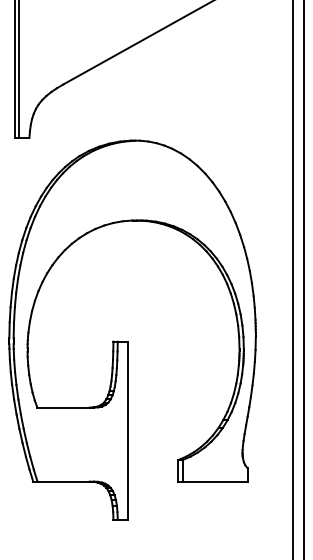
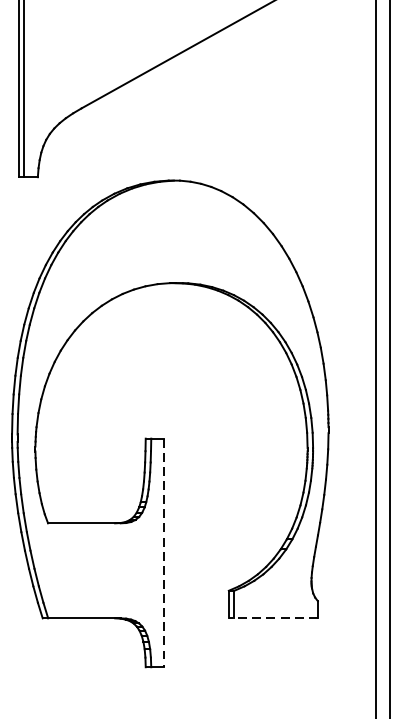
line: (127, 431) -> (163, 554), solid -> dashed
line: (212, 481) -> (272, 618), solid -> dashed

